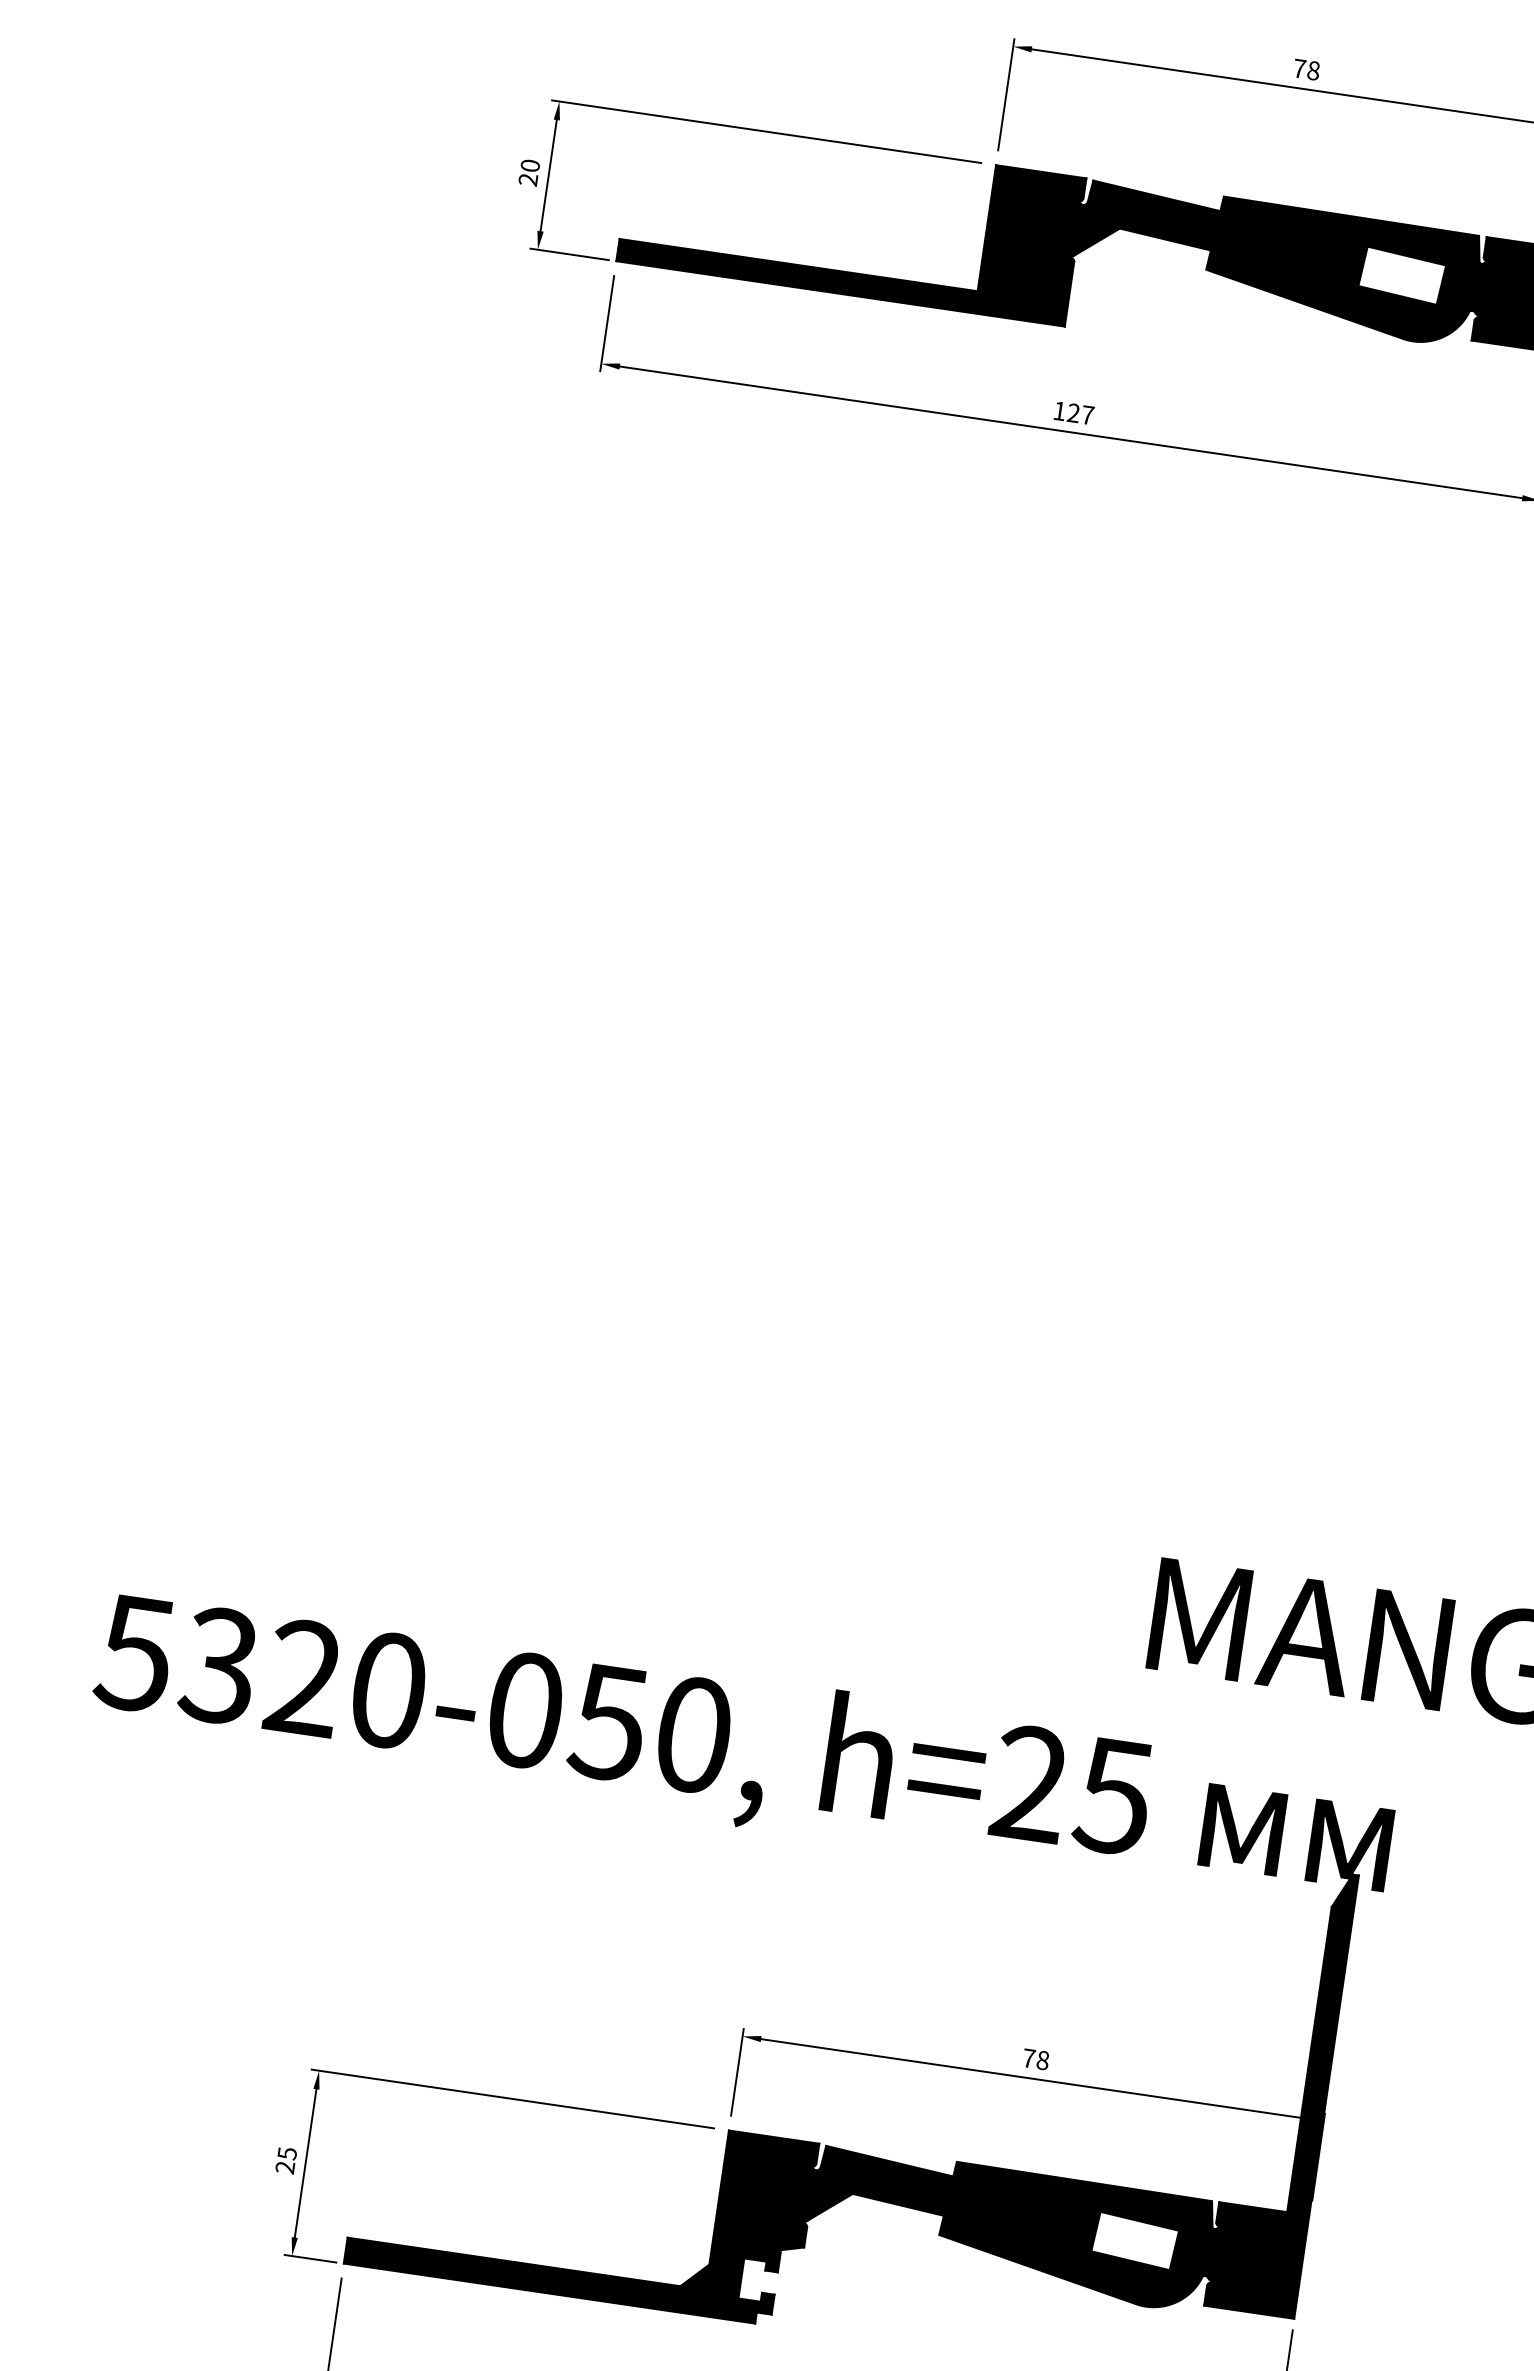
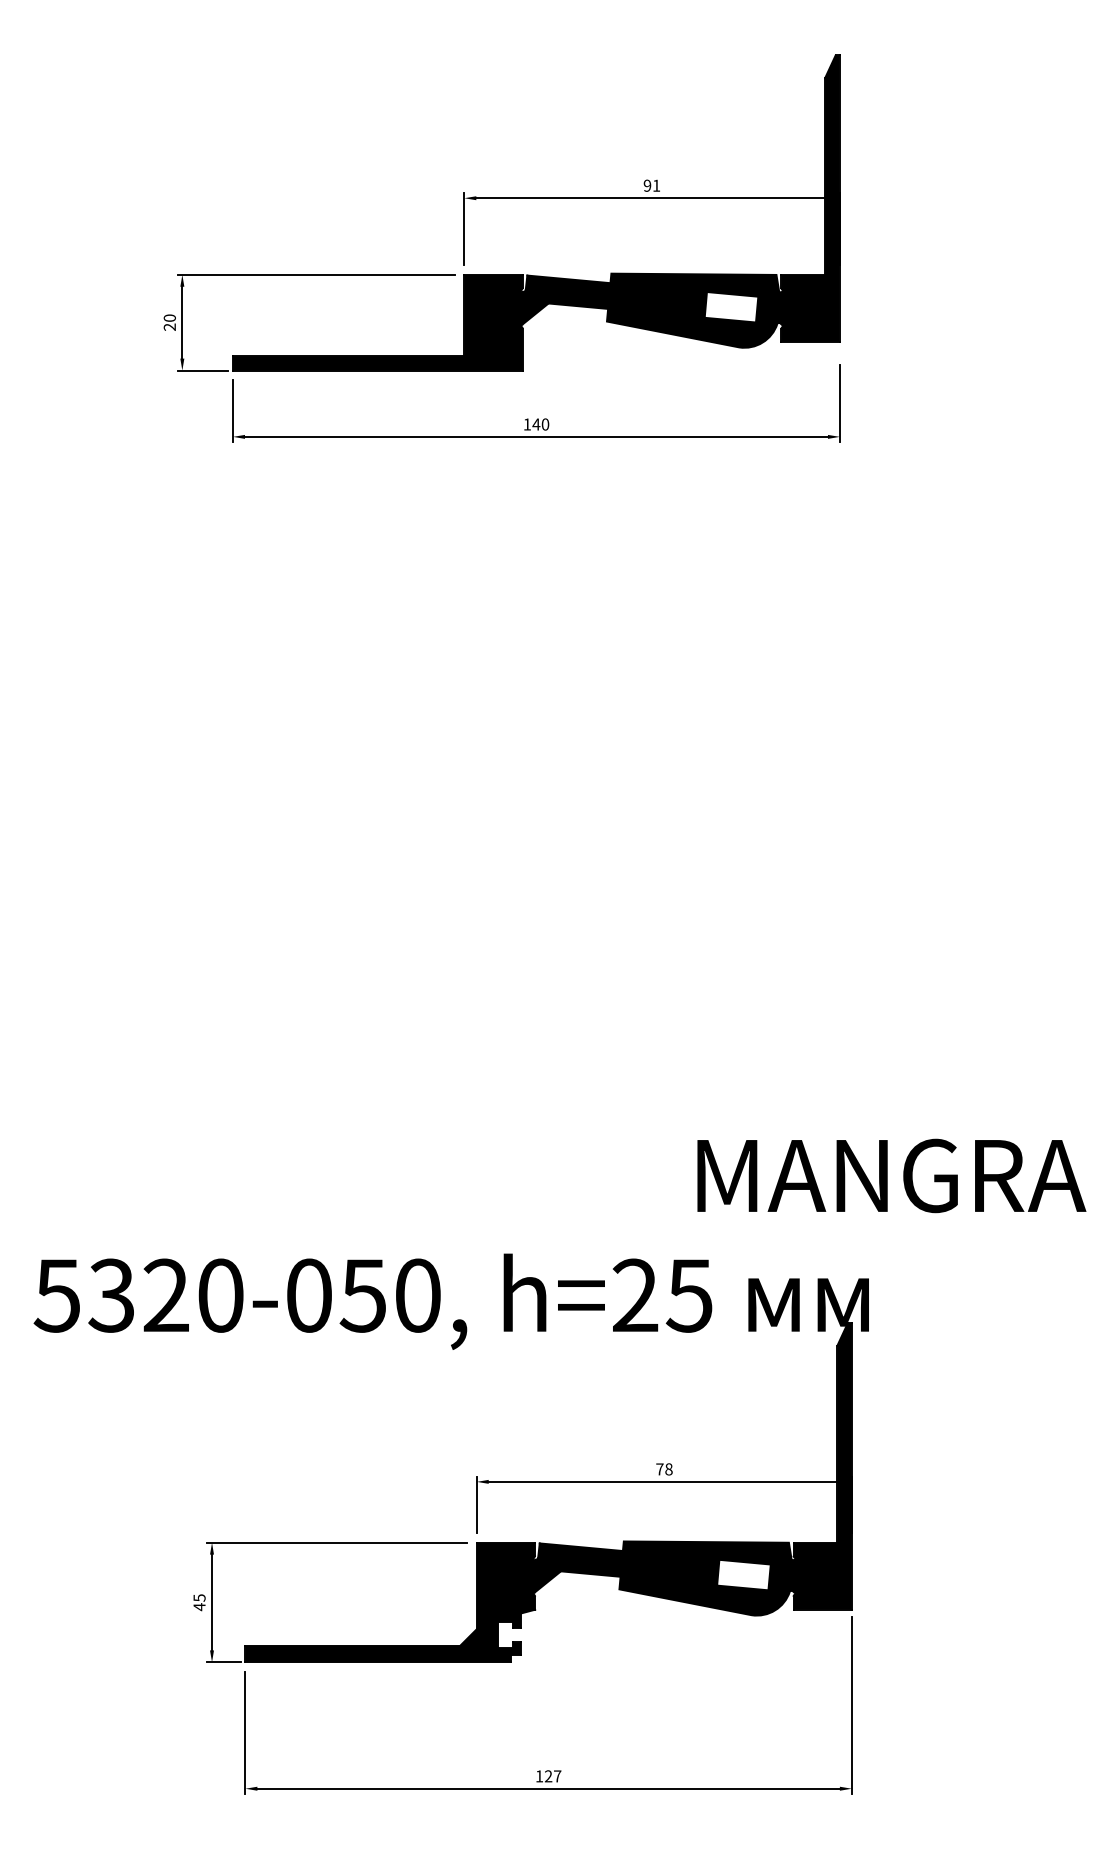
text: (1305, 69) -> (651, 185), 78 -> 91
text: (1080, 414) -> (540, 424), 127 -> 140
text: (285, 2168) -> (199, 1607), 25 -> 45

